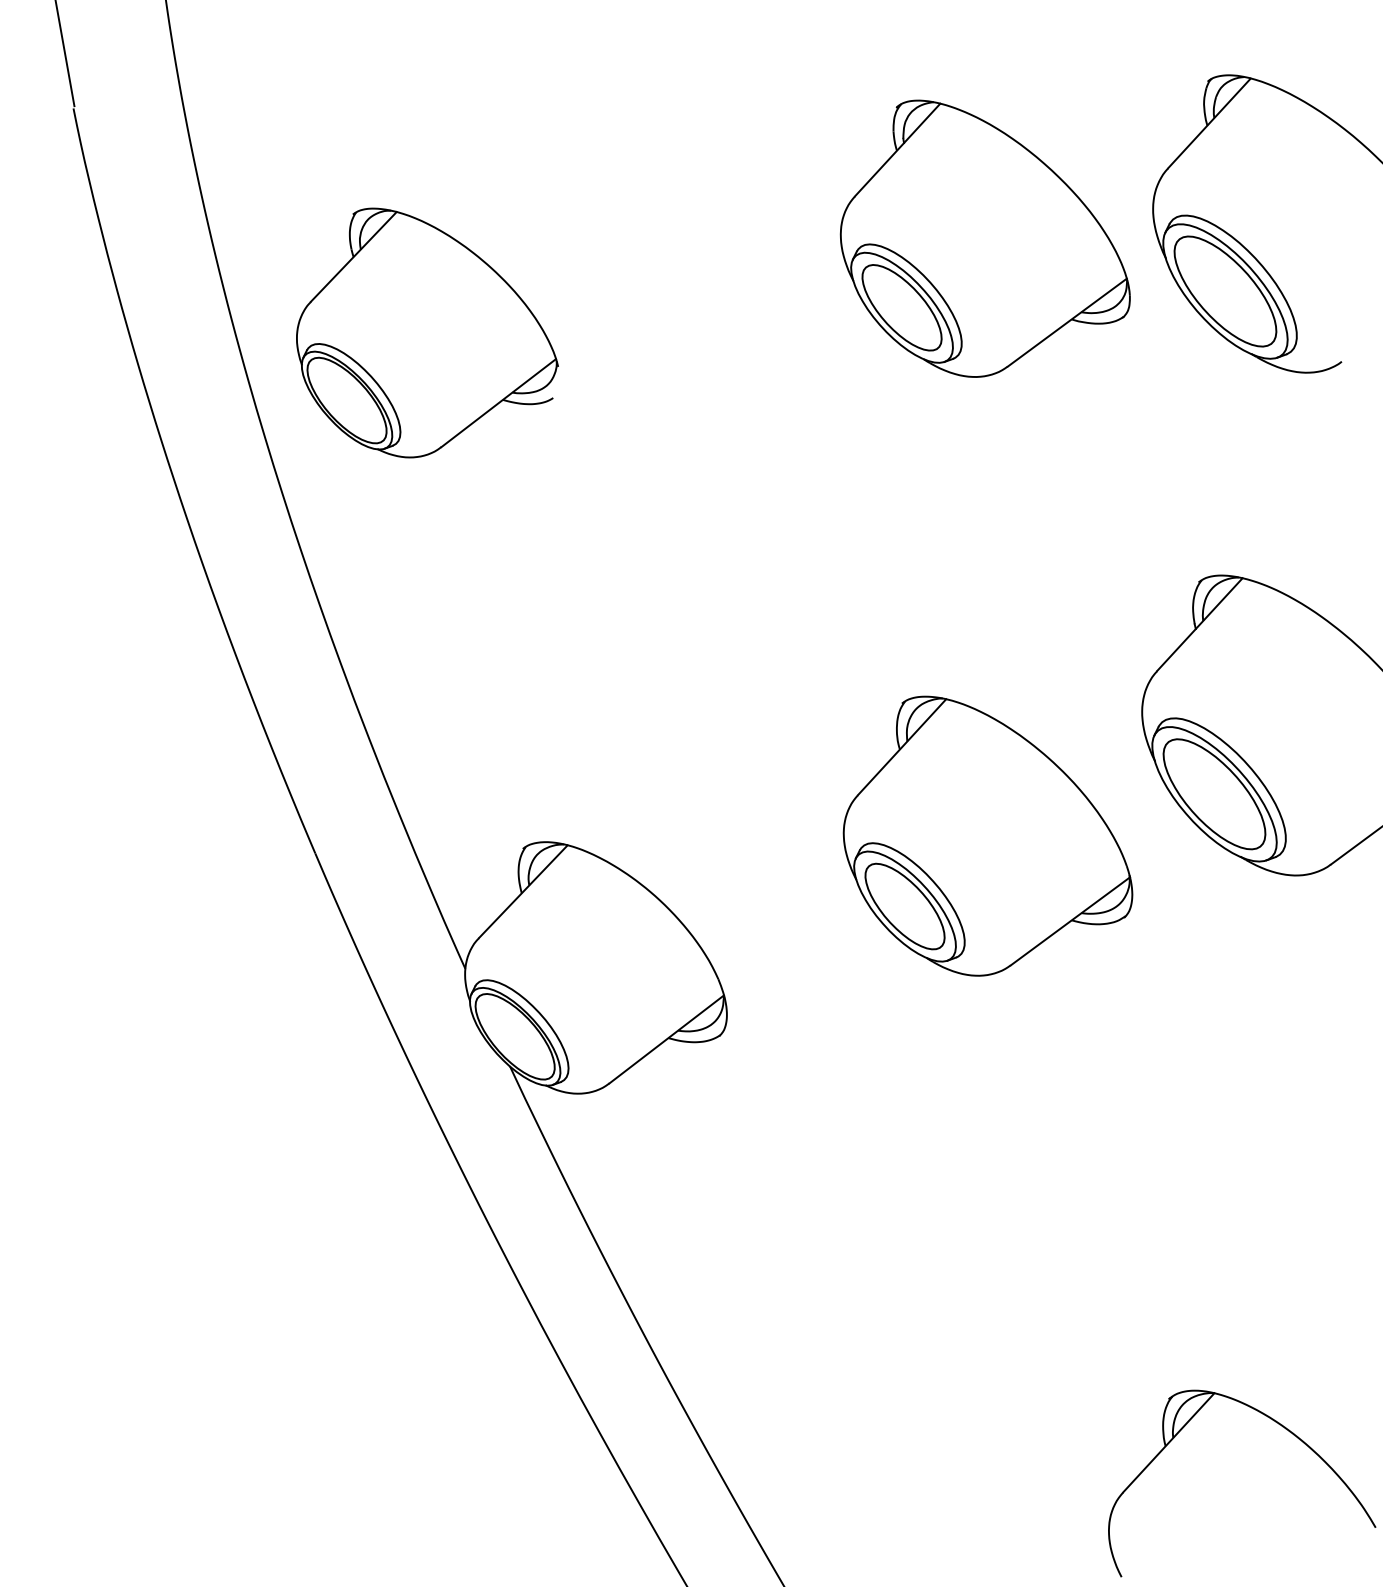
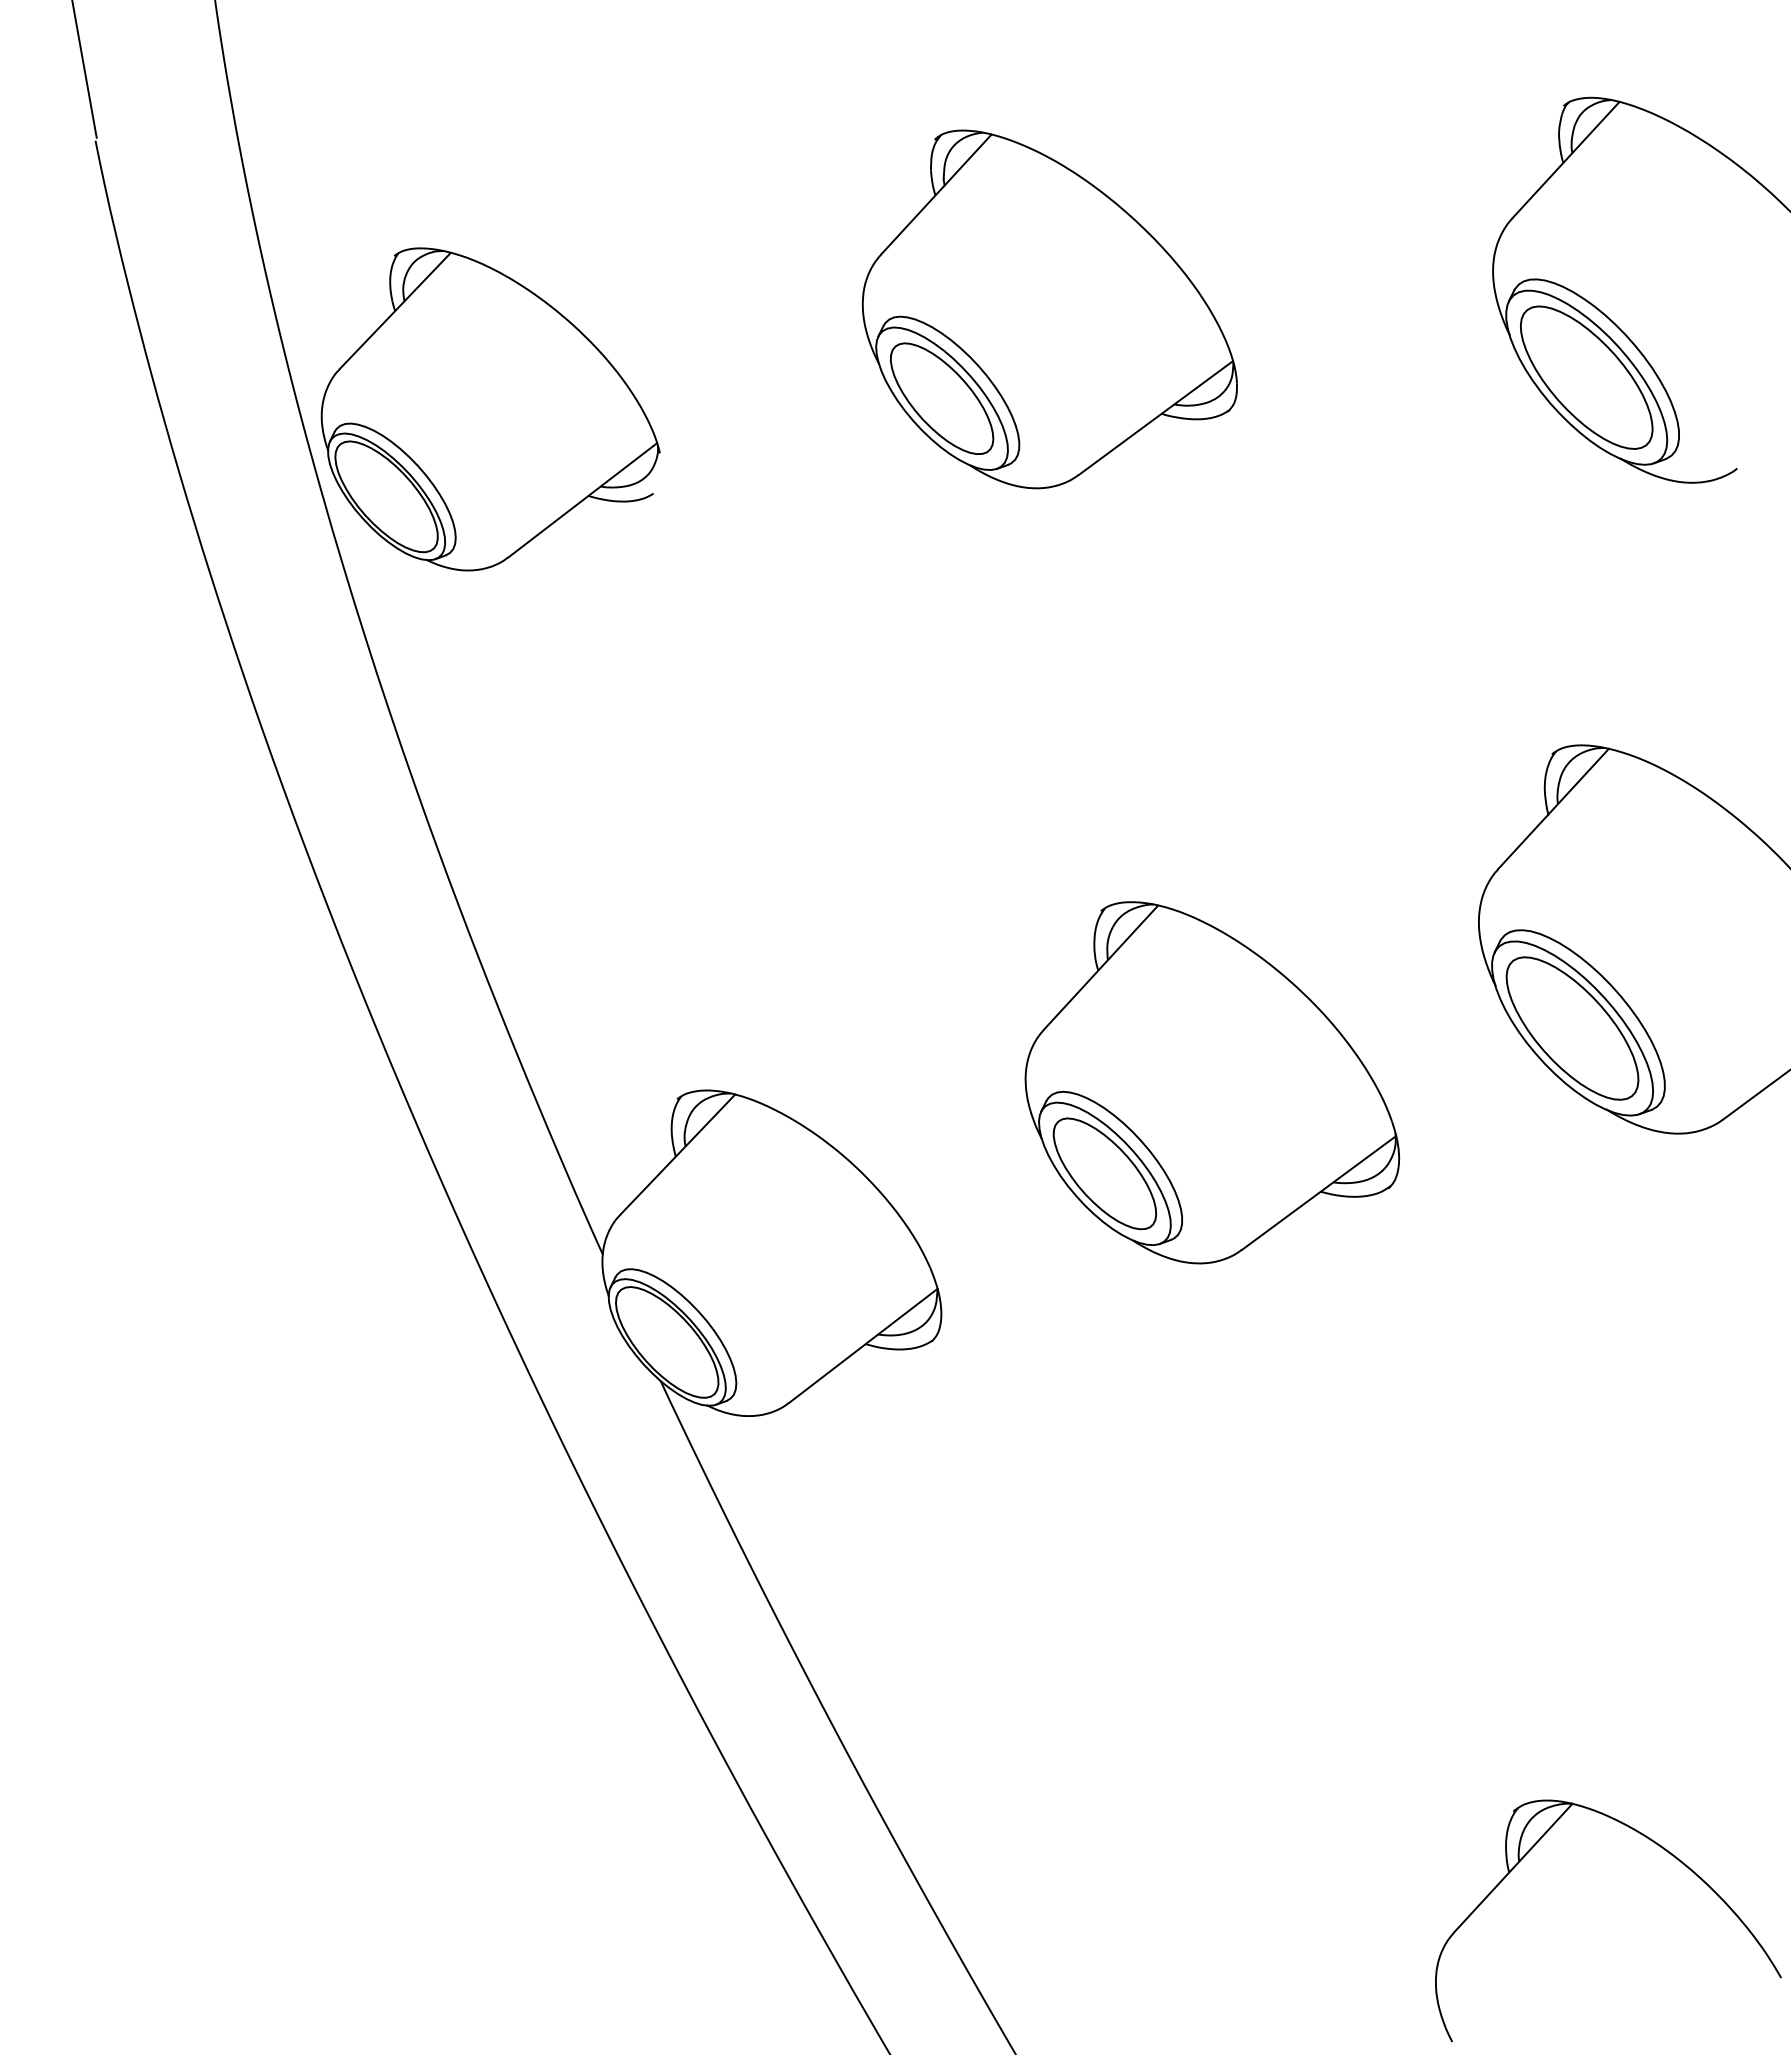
part: (985, 238) -> (1049, 309), moved
part: (427, 333) -> (490, 409), moved
part: (988, 835) -> (1212, 1082), moved

